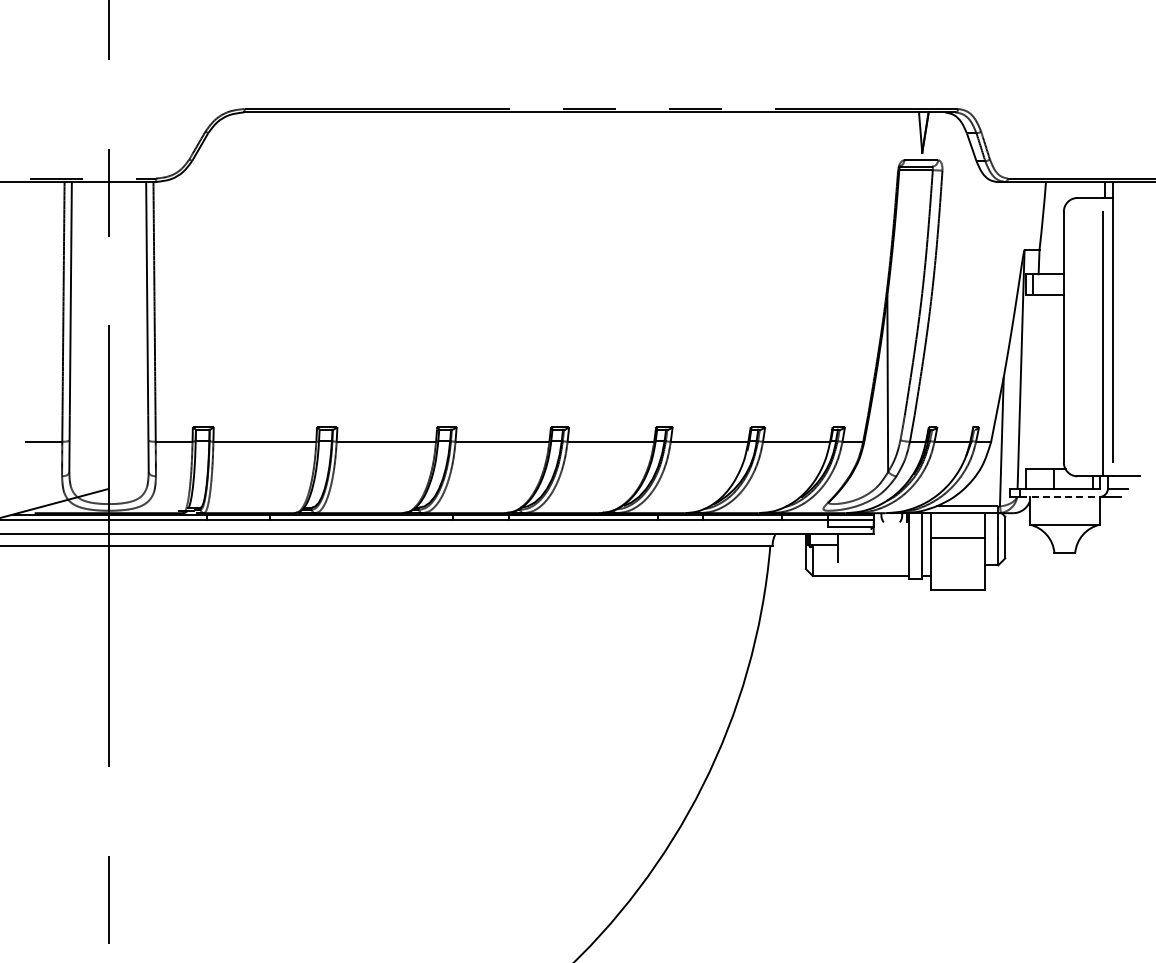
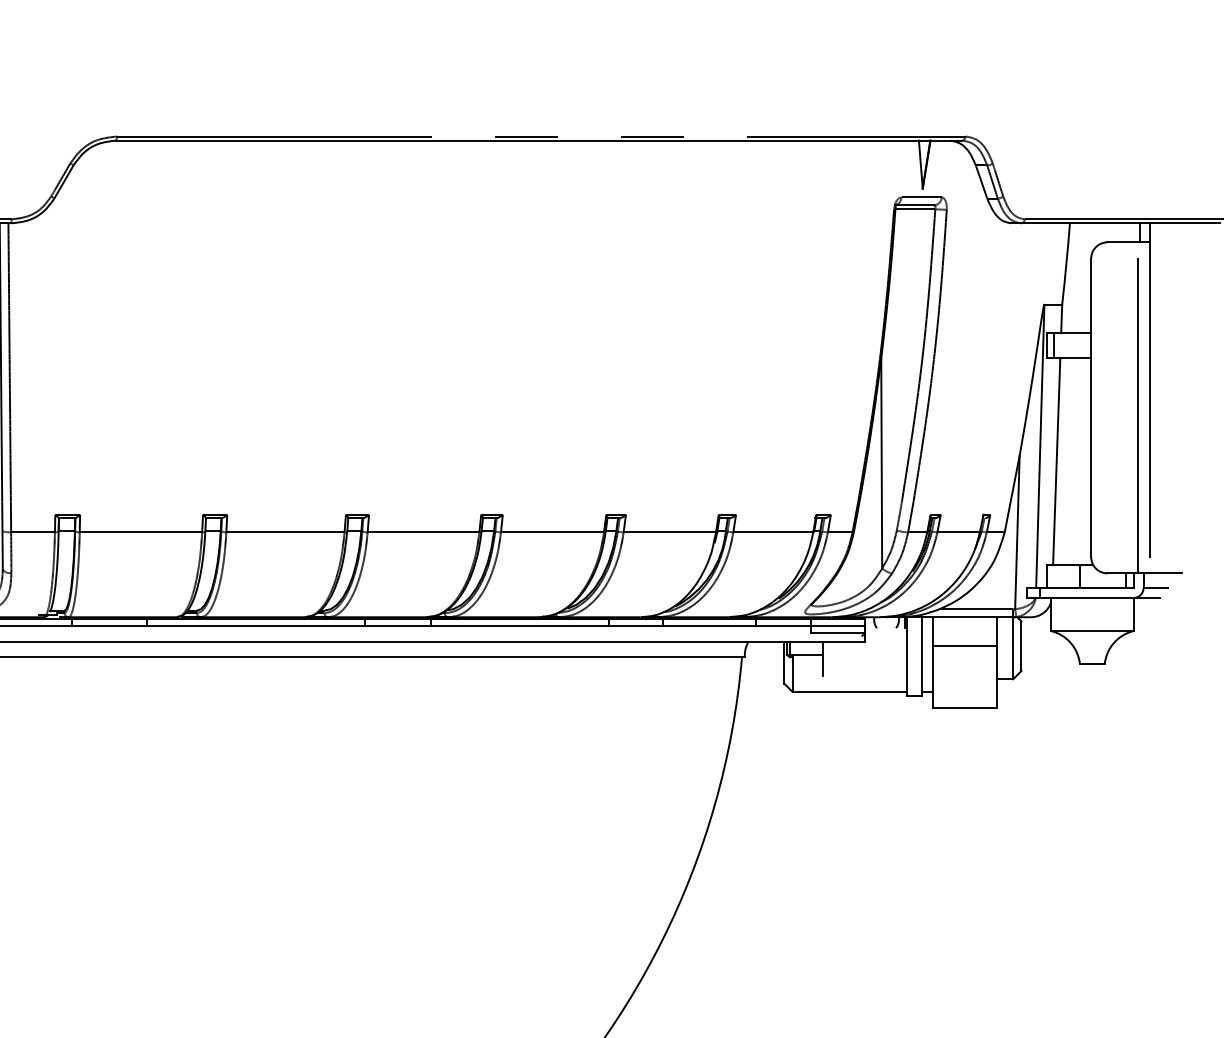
line: (1034, 382) -> (1056, 461), added
line: (1060, 496) -> (1087, 597), dashed -> solid

